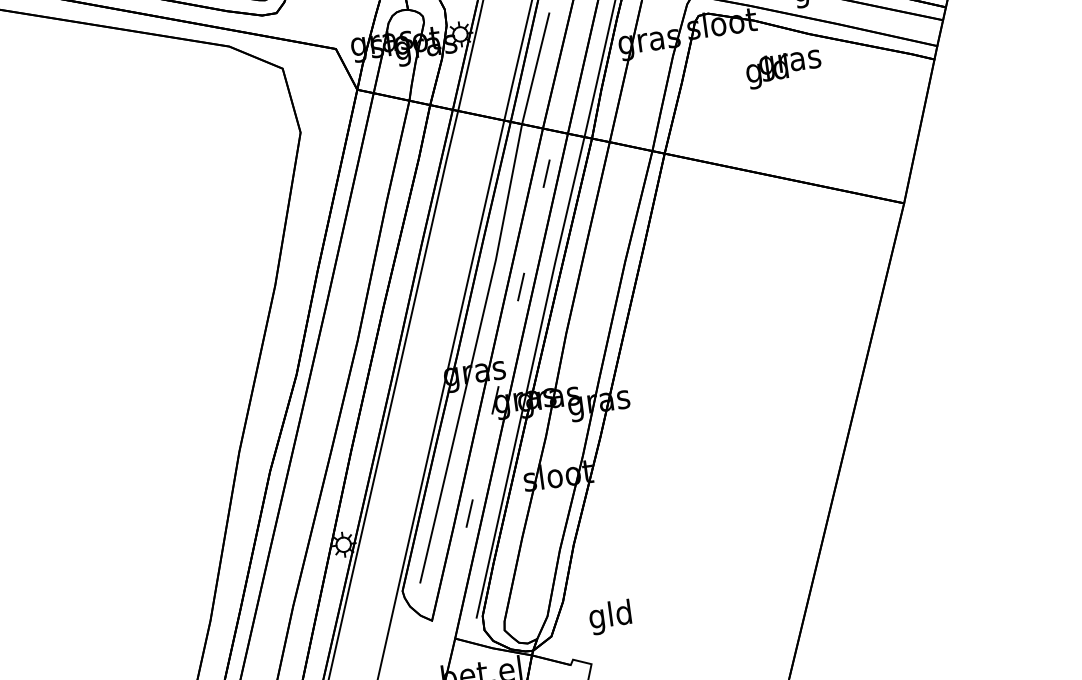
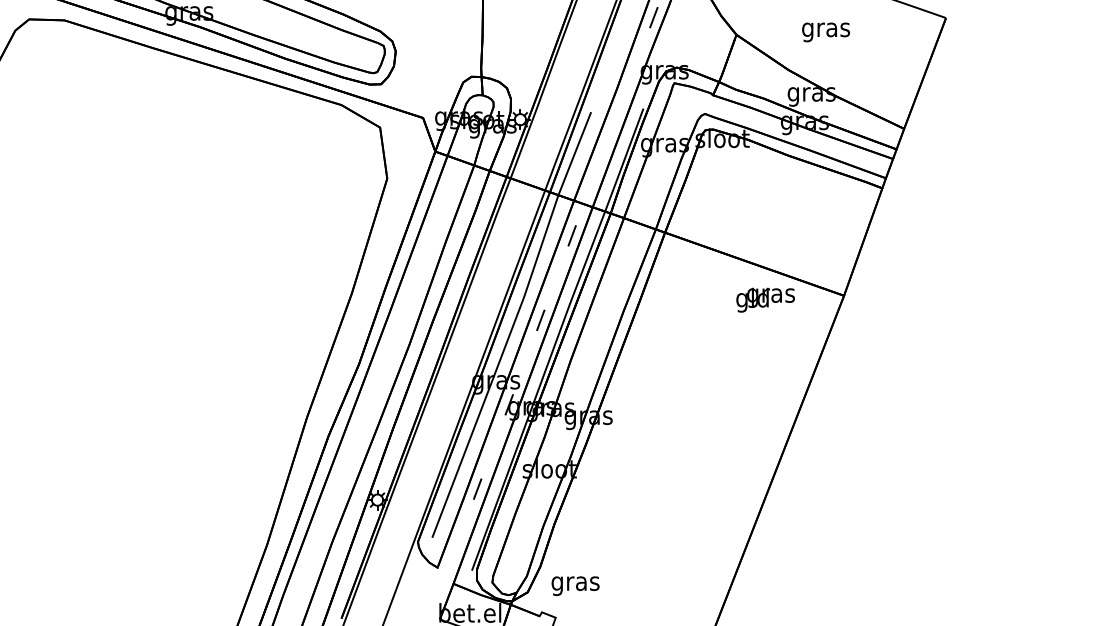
text: (783, 68) -> (765, 299), moved
text: (610, 617) -> (575, 583), gld -> gras

